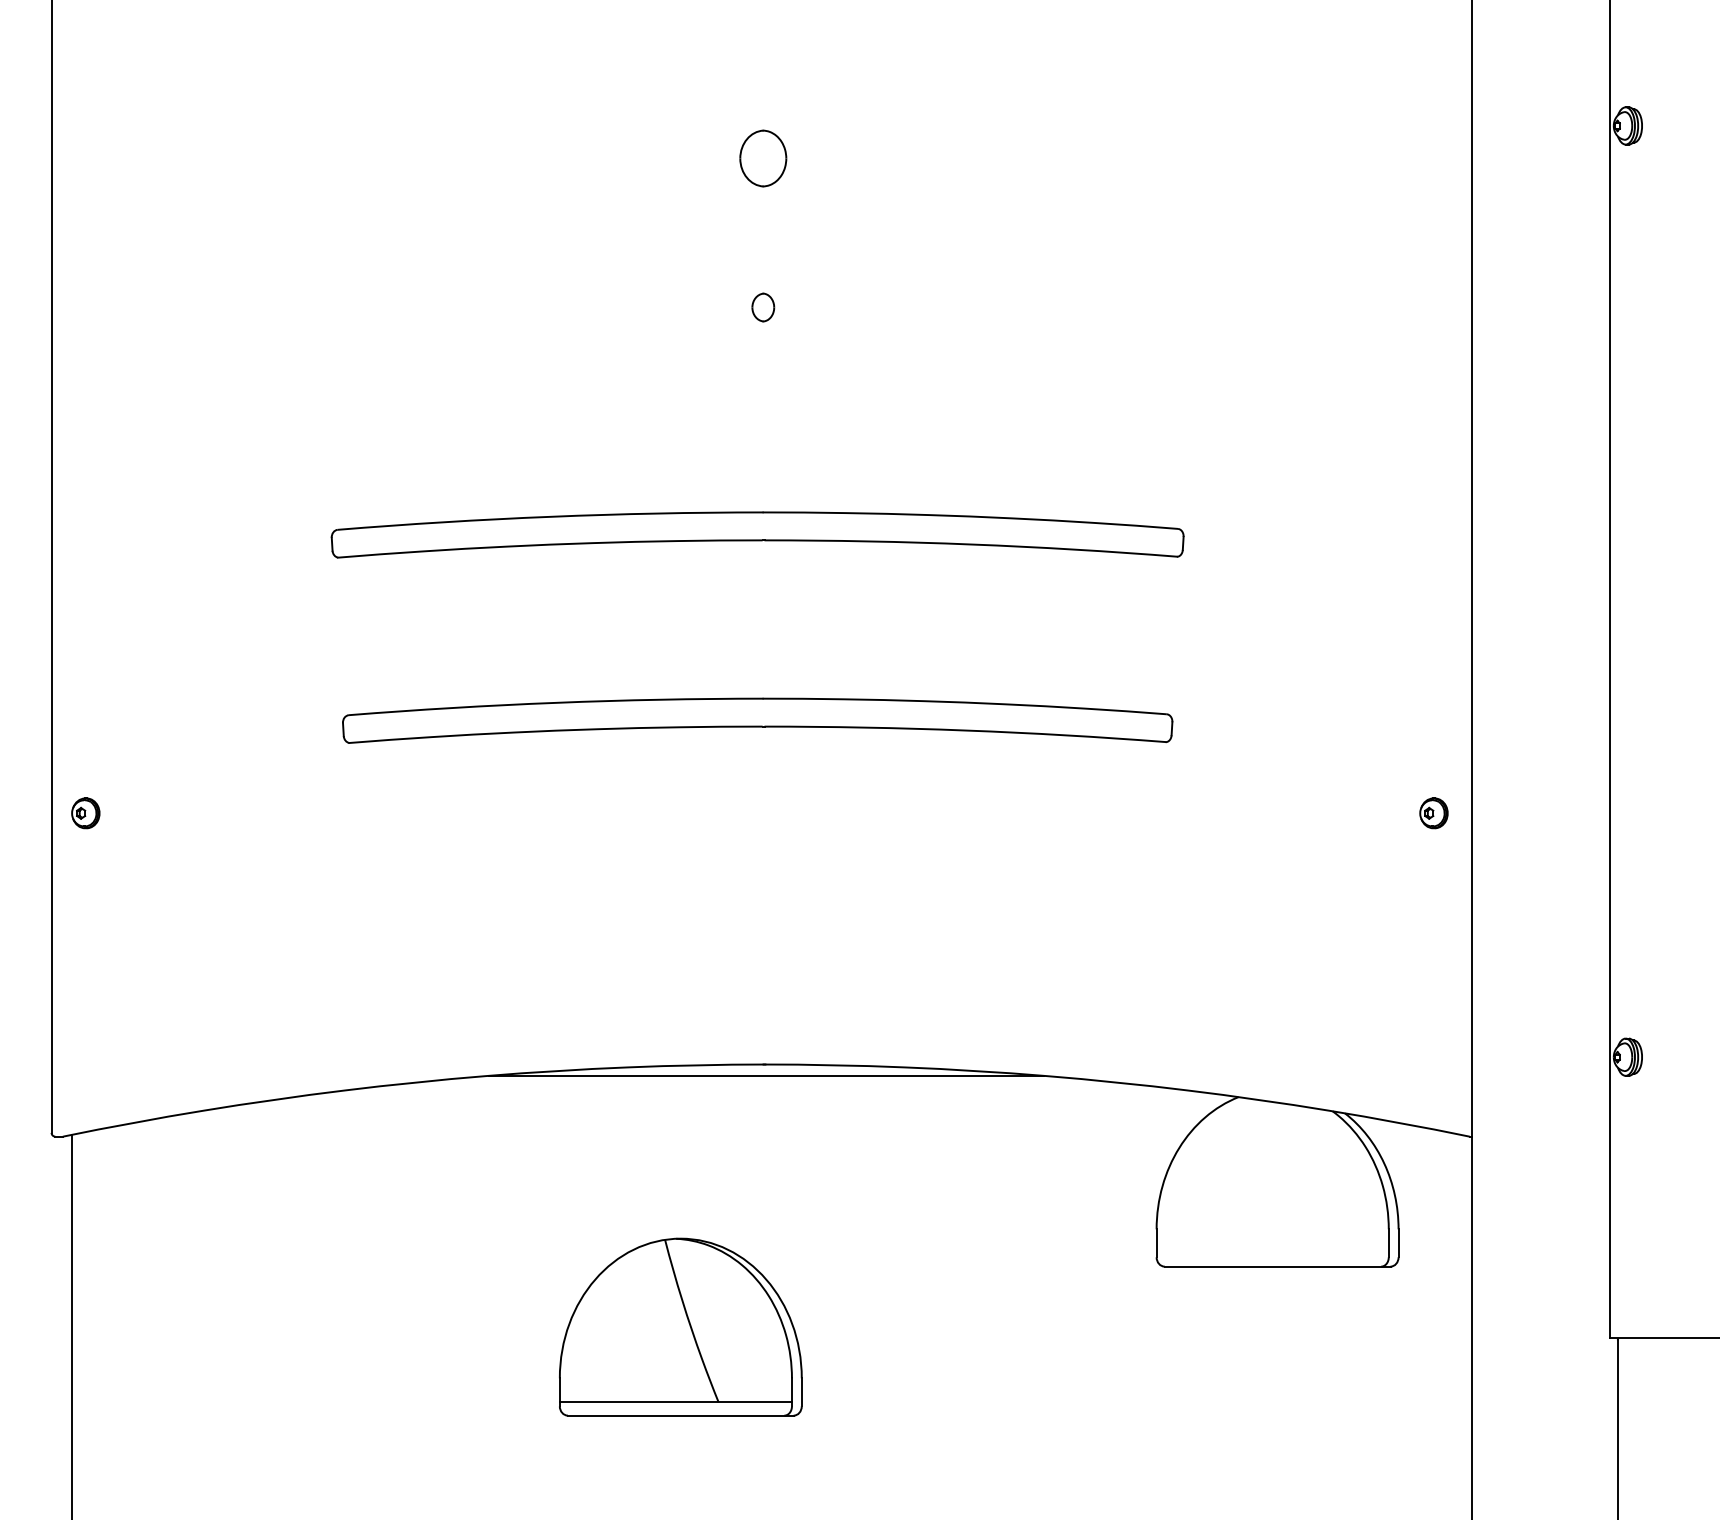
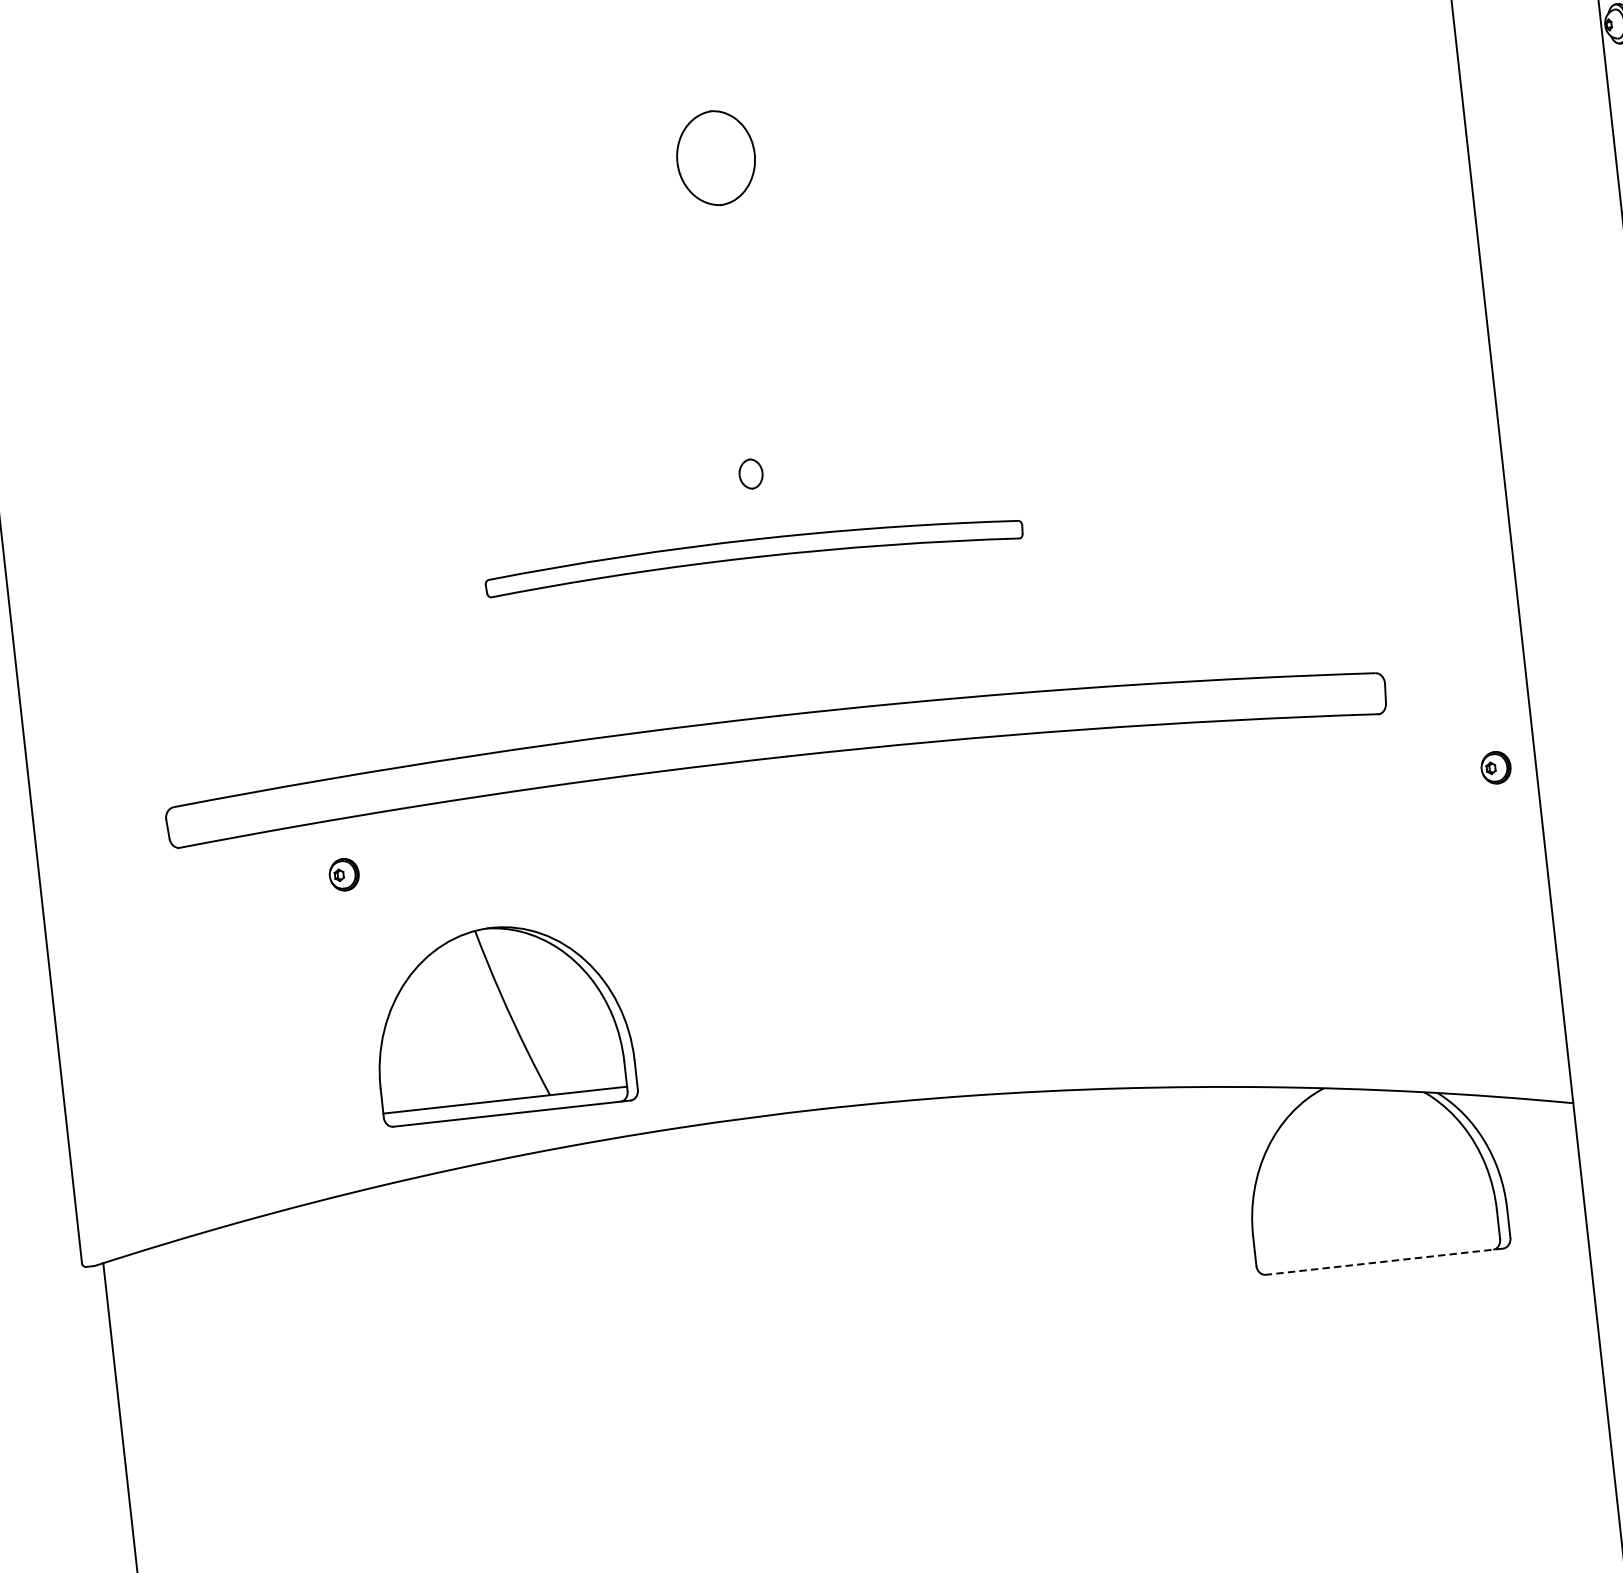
part: (763, 158) -> (716, 158), size x1.6
part: (763, 307) -> (751, 474), moved
part: (757, 534) -> (753, 553), size x0.6
part: (757, 720) -> (775, 748), size x1.4
part: (85, 813) -> (343, 874), moved
line: (766, 1075) -> (825, 1120), removed
line: (1277, 1266) -> (1384, 1261), solid -> dashed
part: (680, 1326) -> (501, 1020), moved

